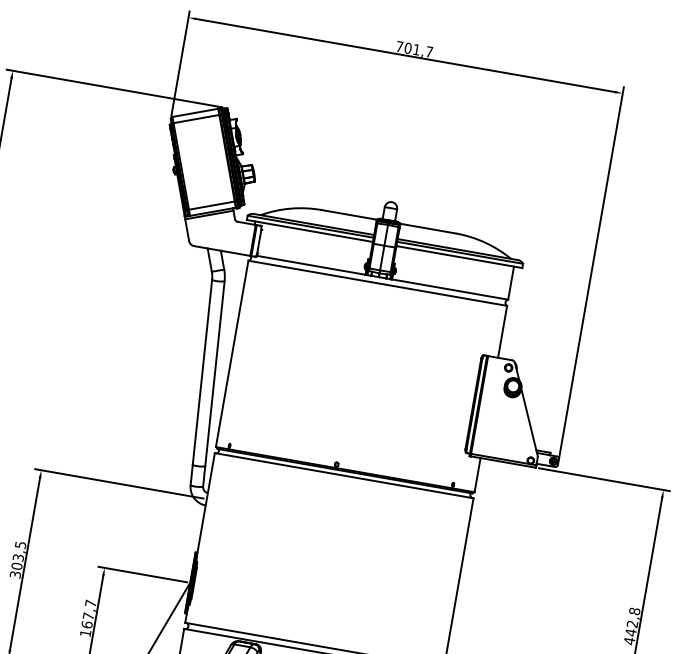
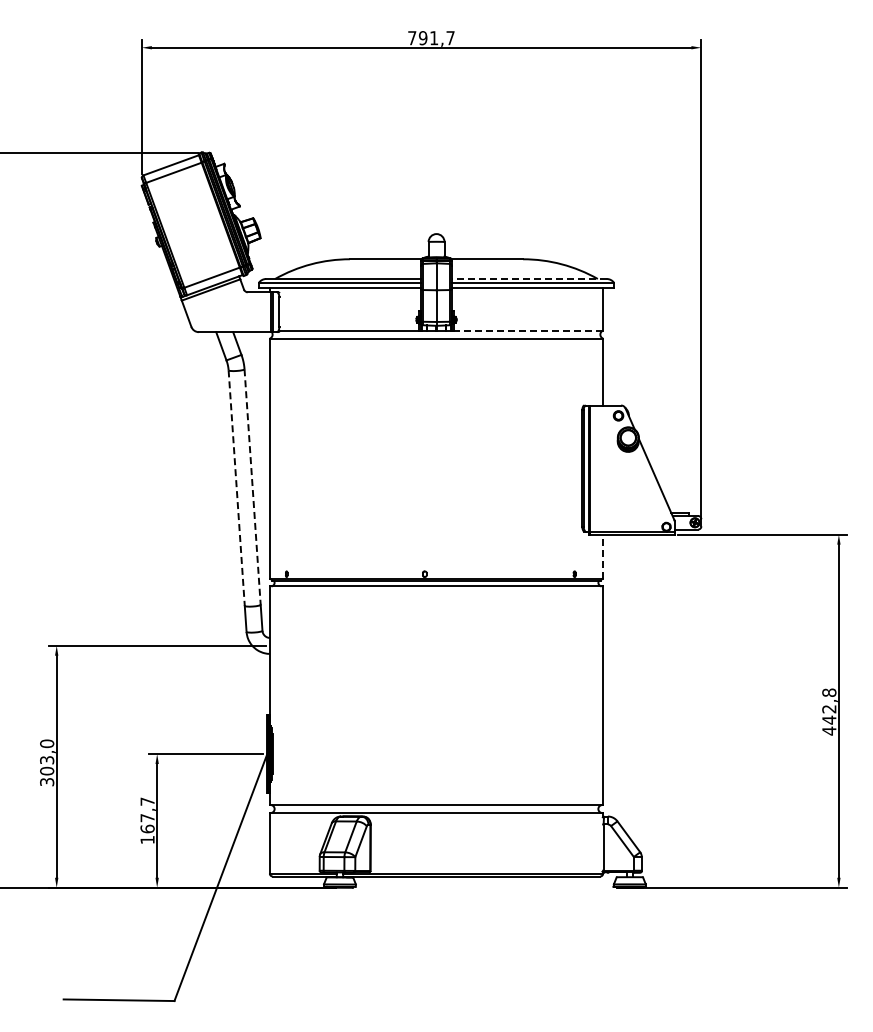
text: (407, 48) -> (422, 38), 701,7 -> 791,7
line: (458, 249) -> (529, 278), solid -> dashed
line: (450, 289) -> (528, 330), solid -> dashed
line: (202, 372) -> (236, 488), solid -> dashed
line: (214, 373) -> (252, 487), solid -> dashed
line: (477, 475) -> (603, 556), solid -> dashed
text: (21, 544) -> (47, 743), 303,5 -> 303,0

